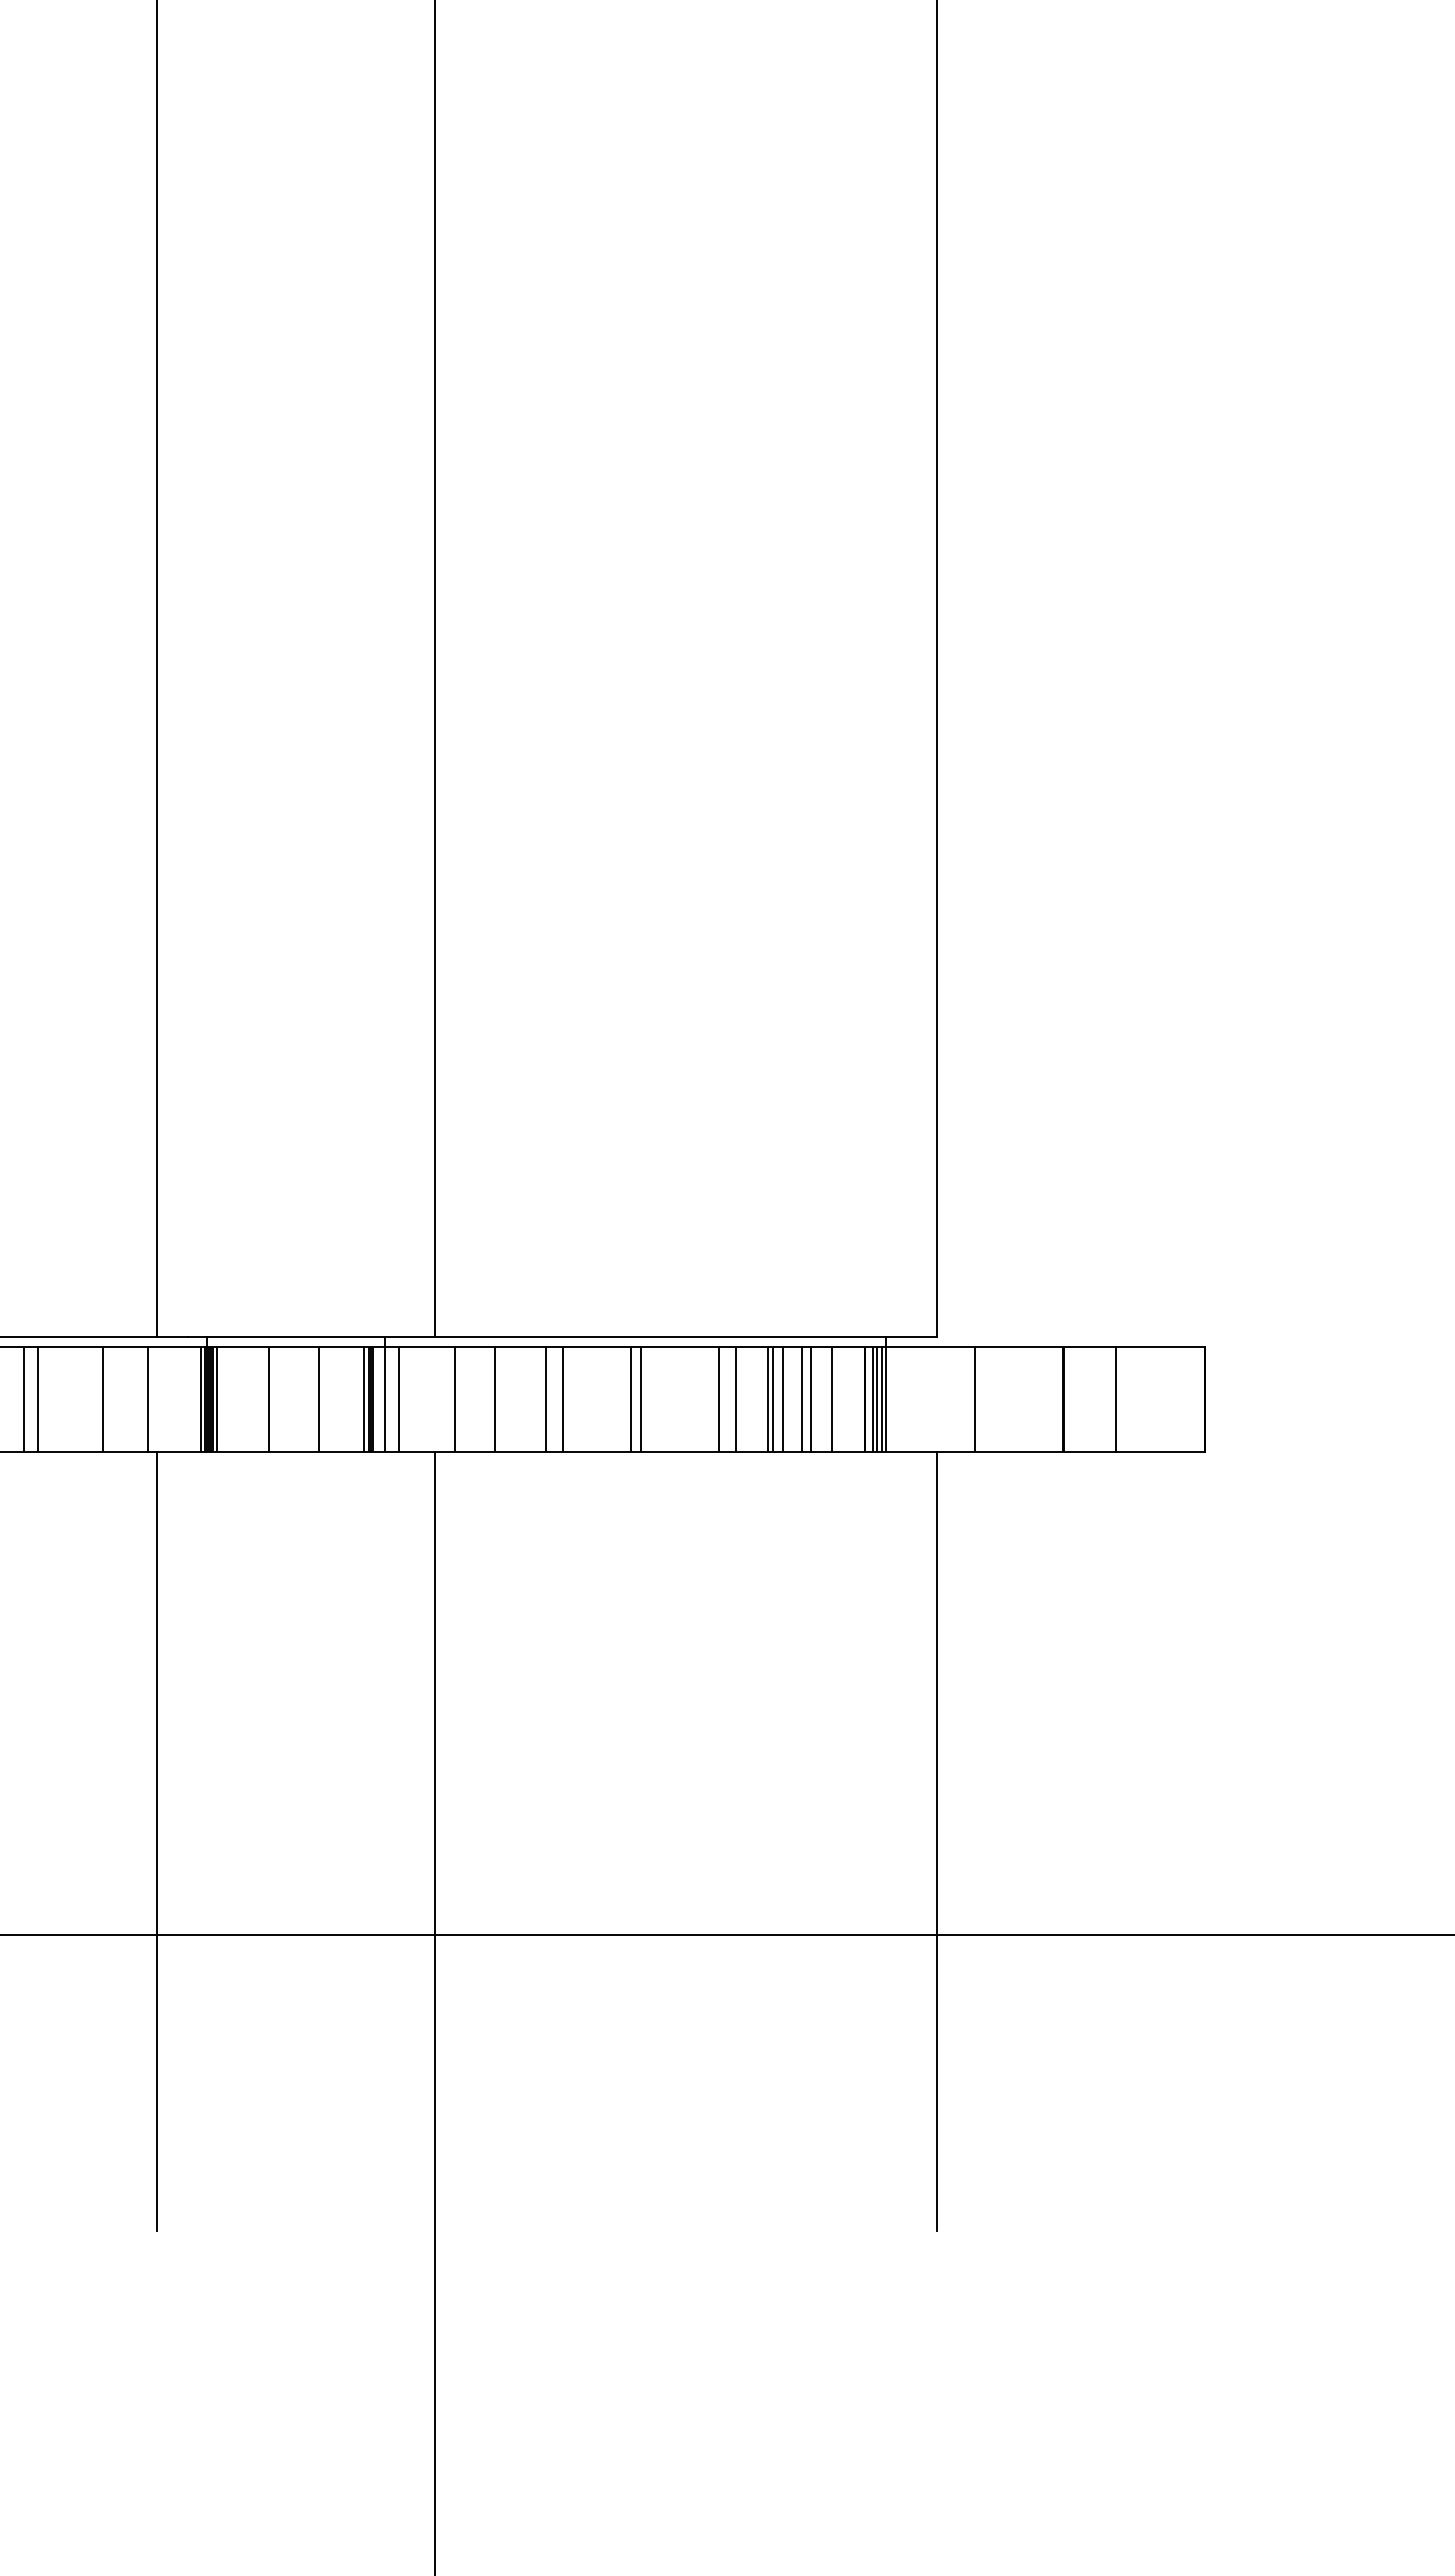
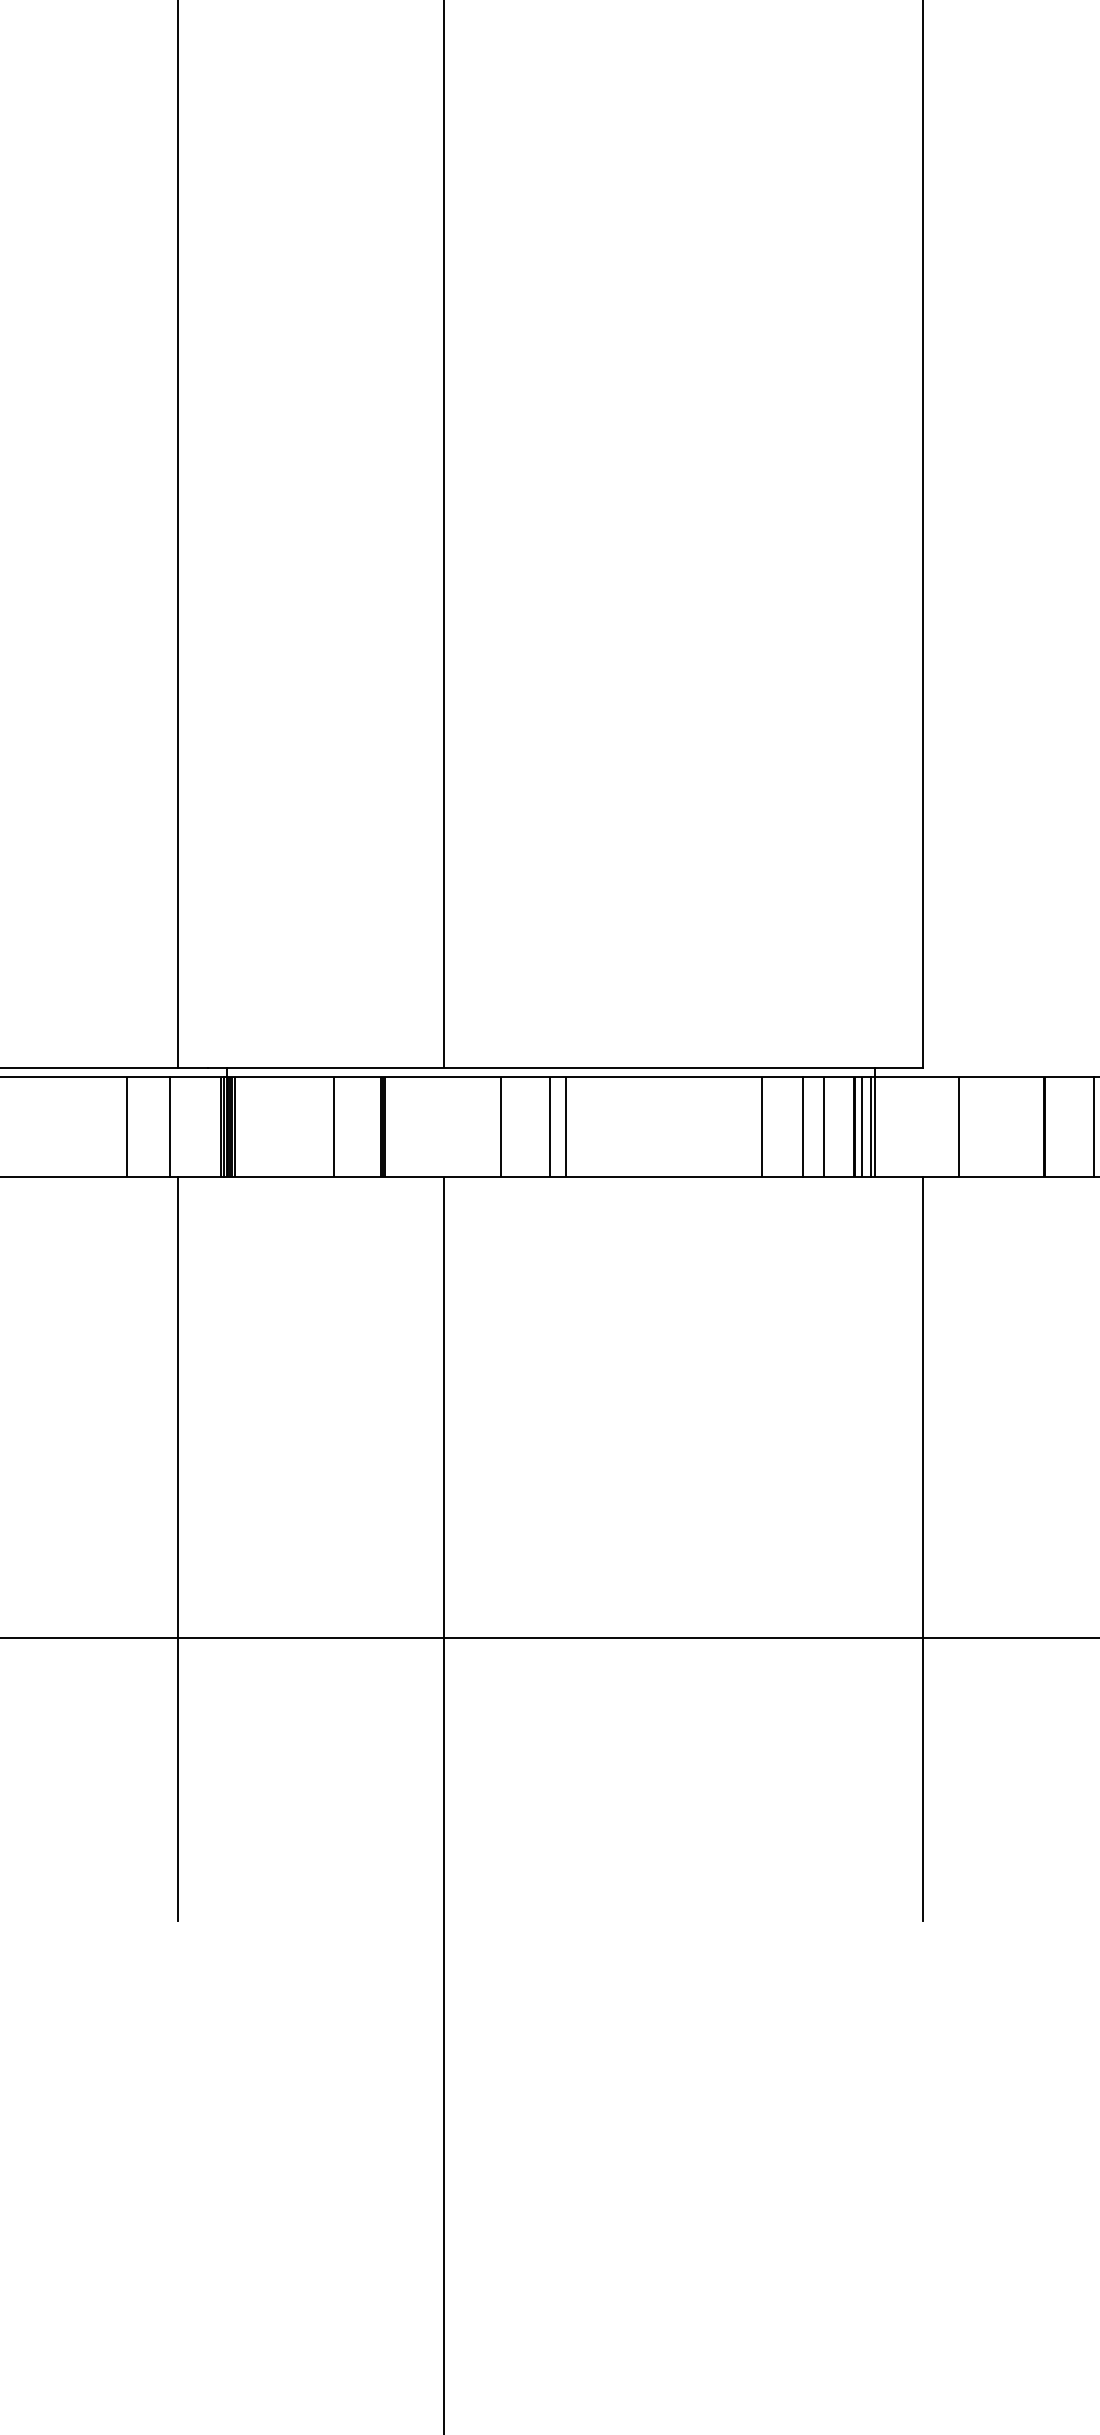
line: (384, 1394) -> (395, 1122), removed
line: (23, 1399) -> (51, 1127), removed
line: (38, 1399) -> (65, 1127), removed
line: (269, 1399) -> (285, 1127), removed
line: (363, 1399) -> (375, 1127), removed
line: (399, 1399) -> (410, 1127), removed
line: (454, 1399) -> (462, 1127), removed
line: (631, 1399) -> (631, 1127), removed
line: (640, 1399) -> (640, 1127), removed
line: (718, 1399) -> (714, 1127), removed
line: (735, 1399) -> (730, 1127), removed
line: (773, 1399) -> (767, 1127), removed
line: (782, 1399) -> (775, 1127), removed
line: (801, 1399) -> (793, 1127), removed
line: (876, 1399) -> (865, 1127), removed

